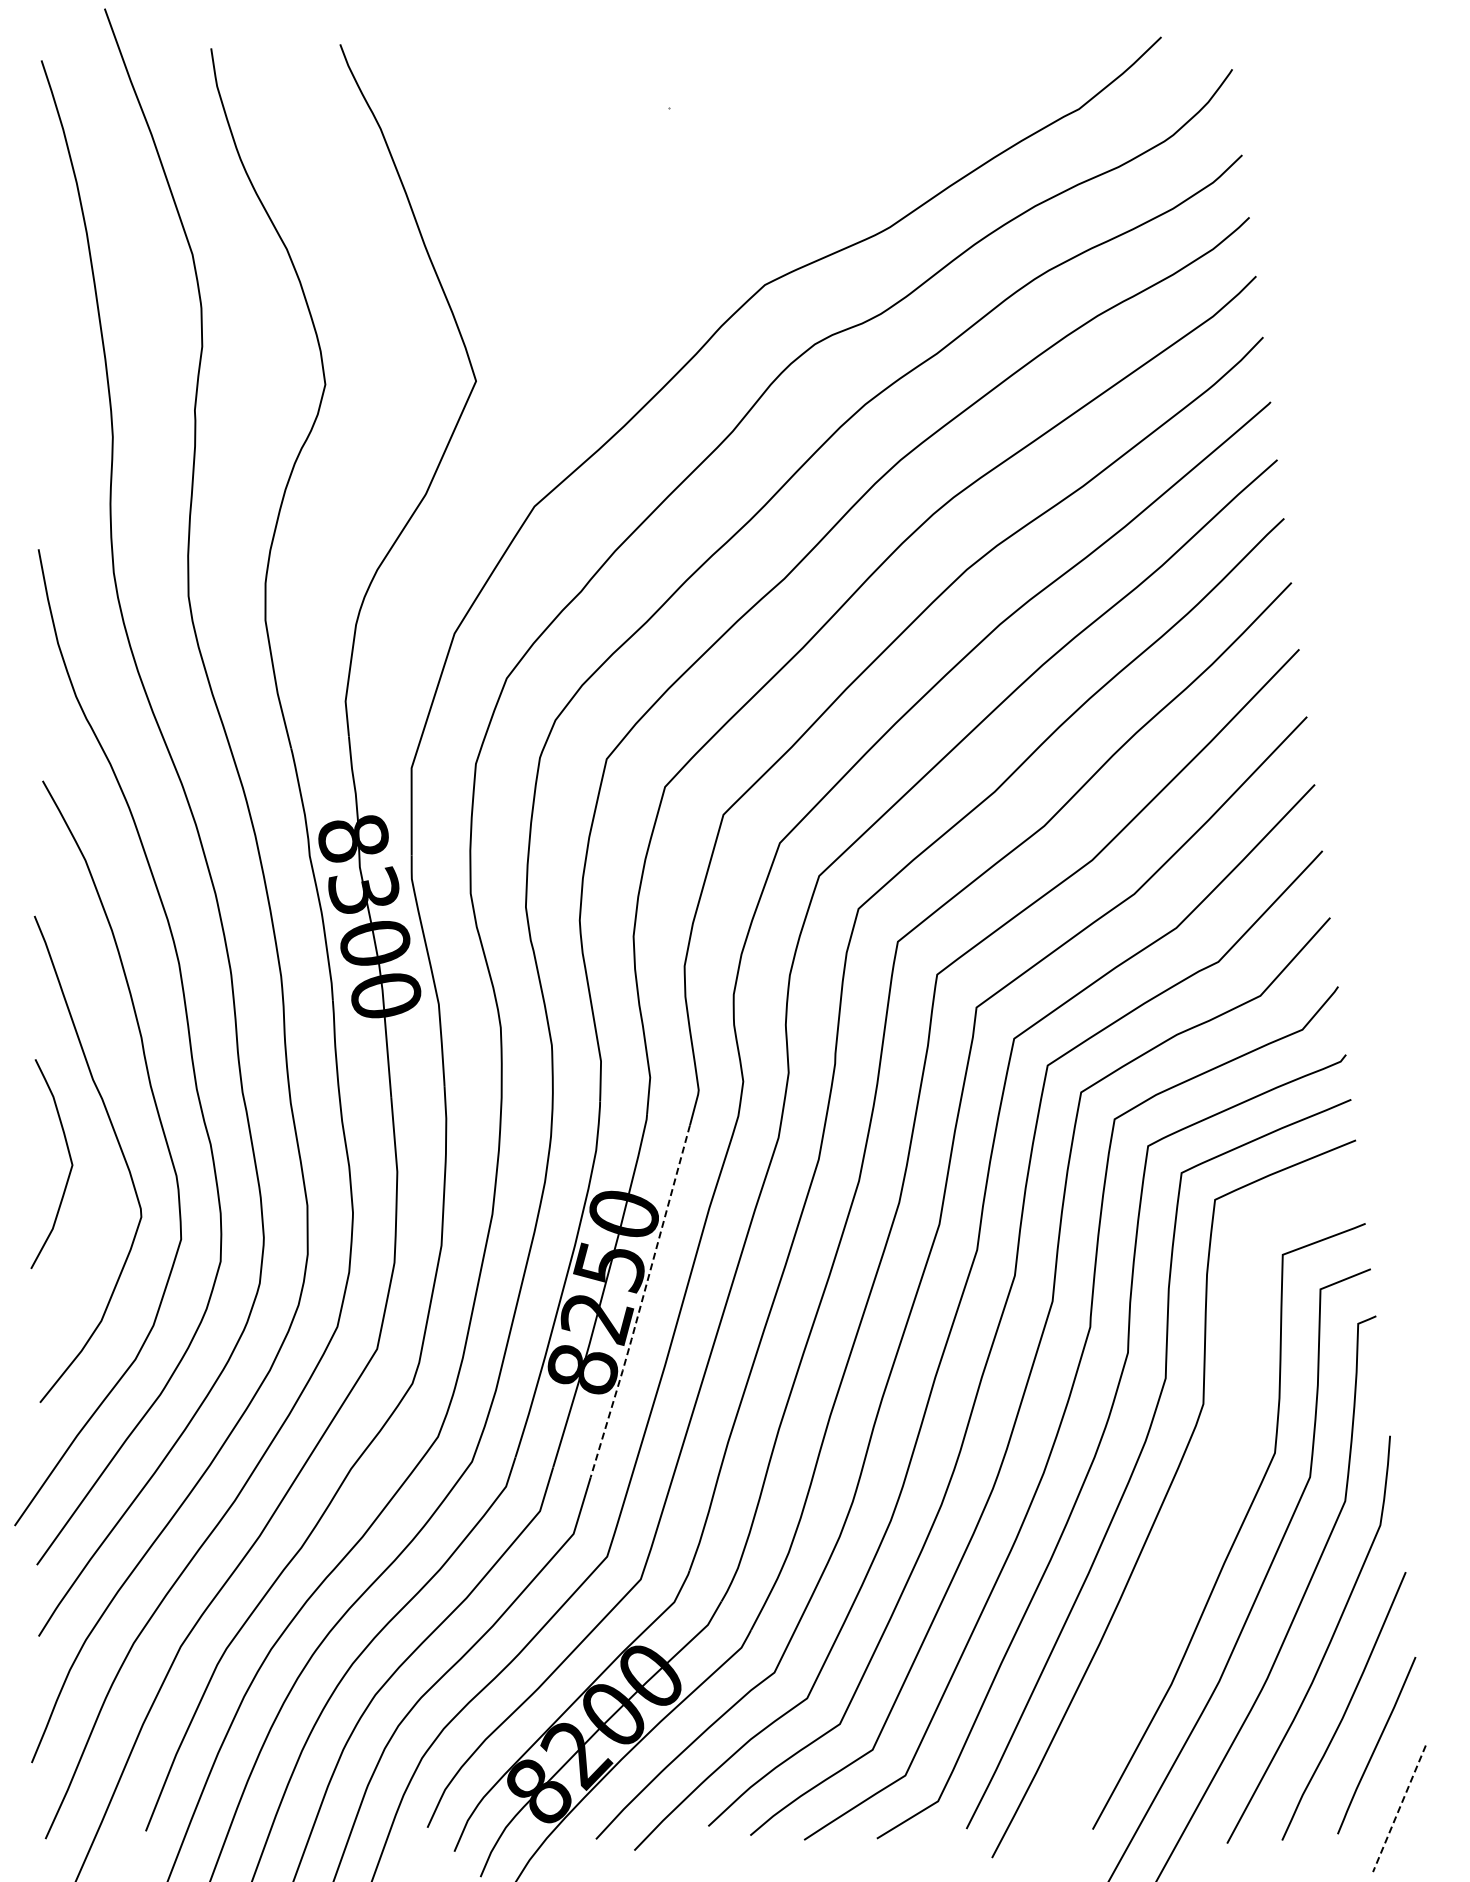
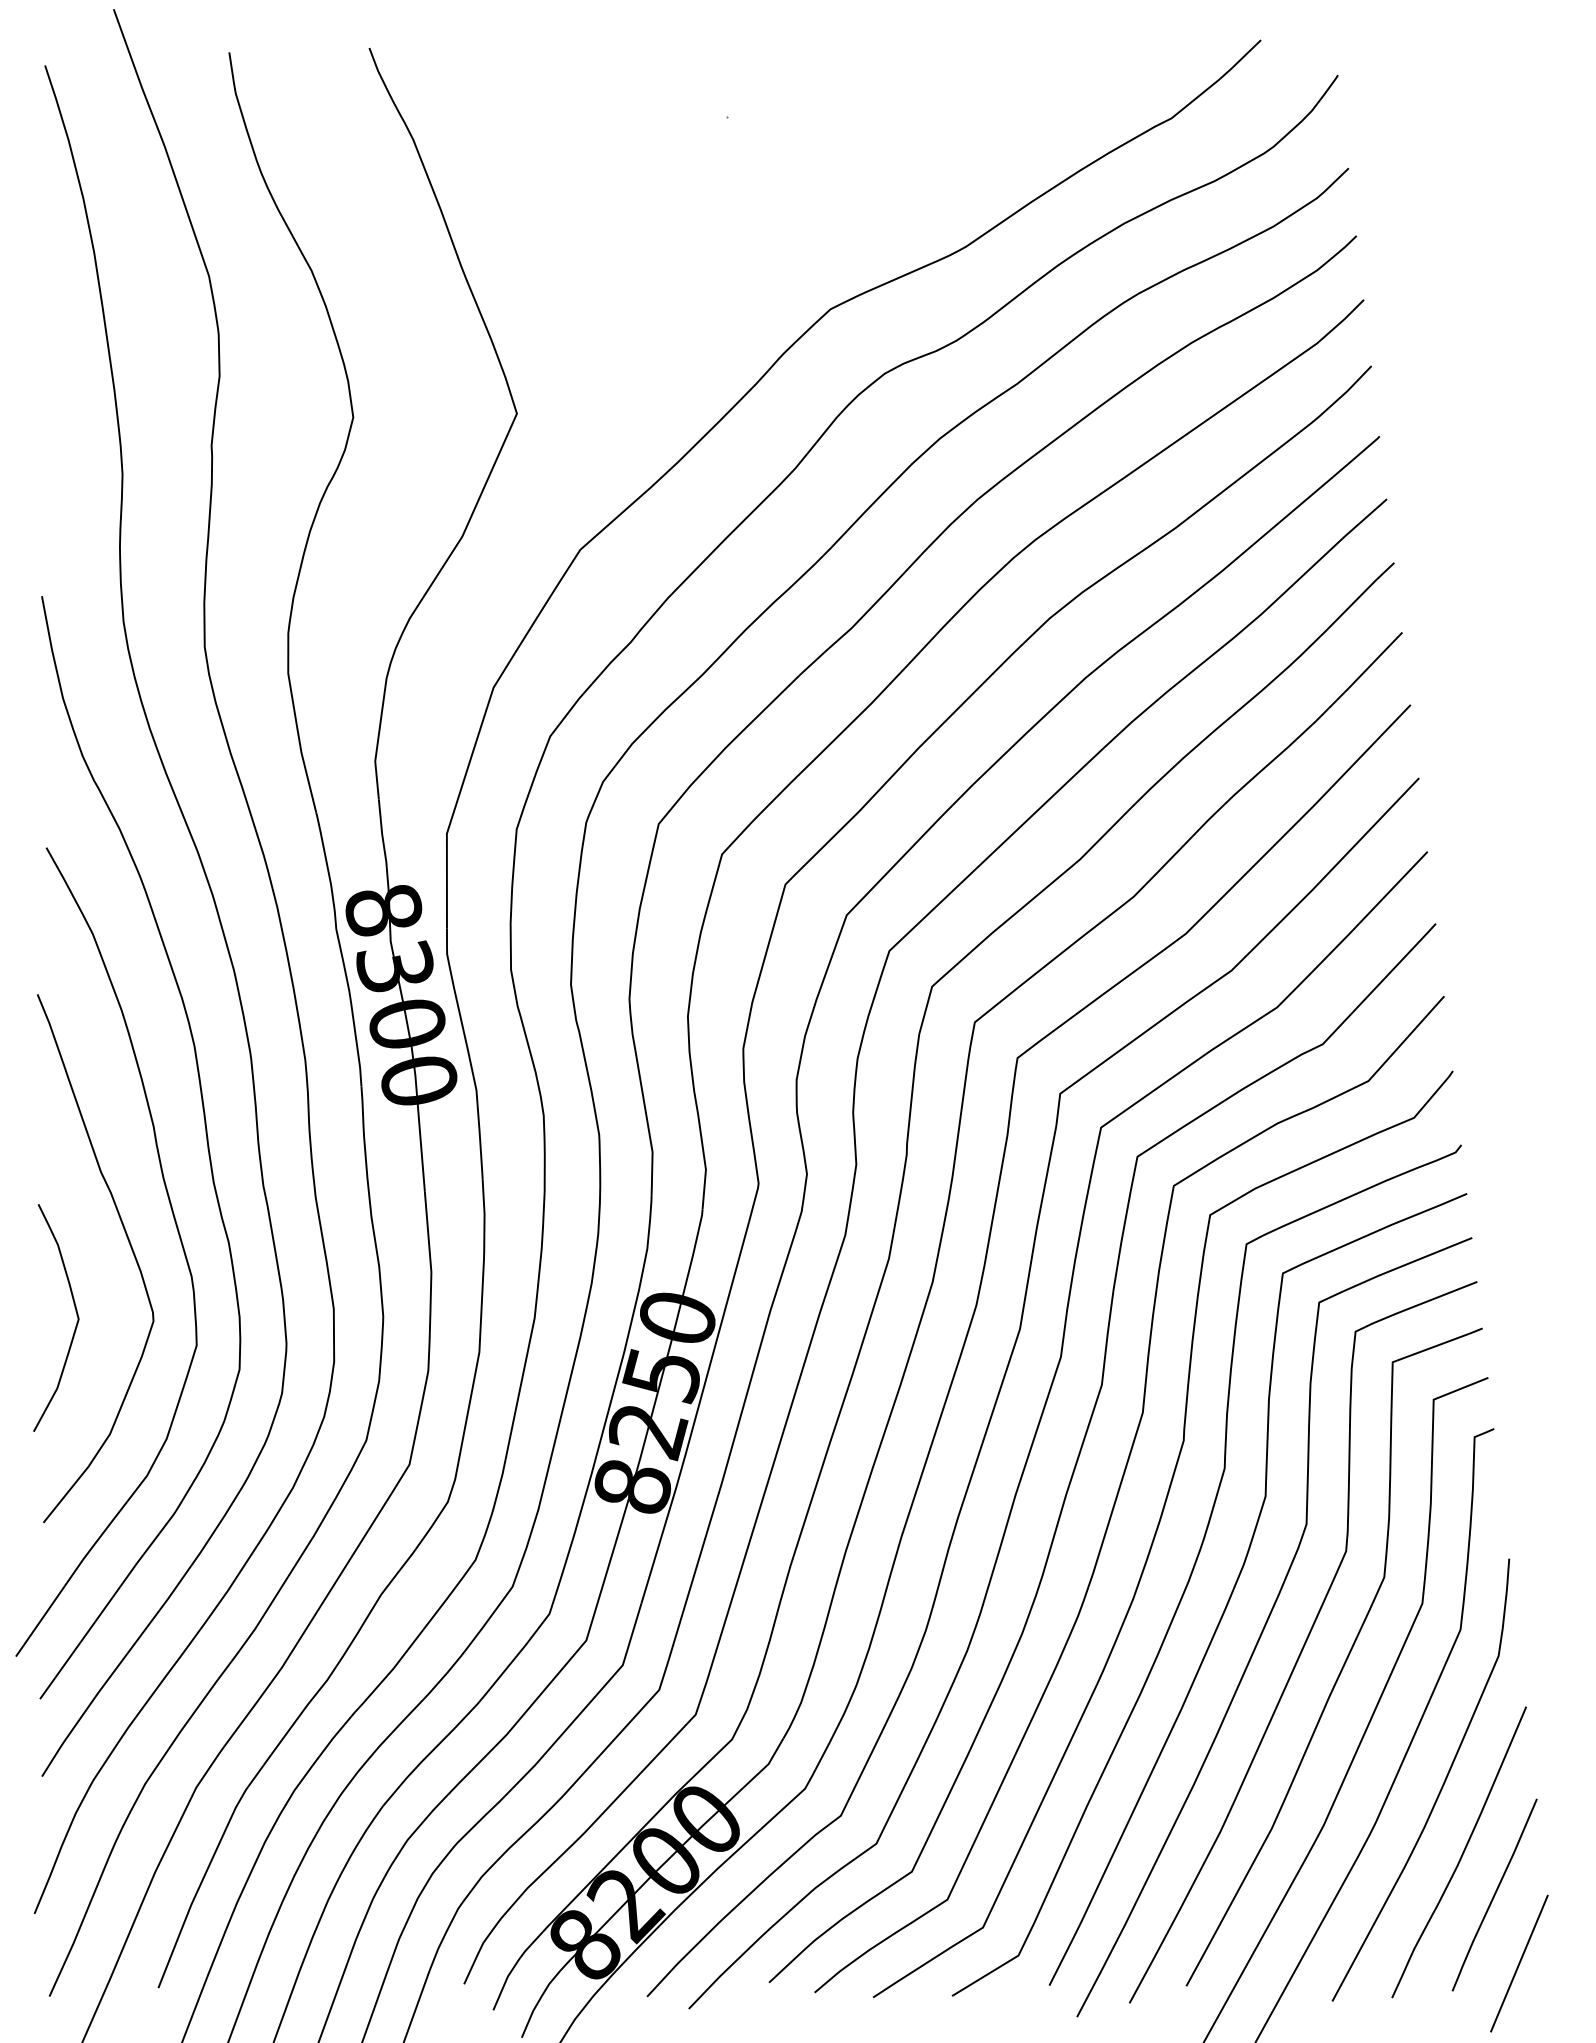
curve: (69, 1158) -> (75, 1311), moved
line: (641, 1303) -> (696, 1415), dashed -> solid
curve: (1201, 1512) -> (1304, 1641), added
line: (1399, 1808) -> (1519, 1963), dashed -> solid

